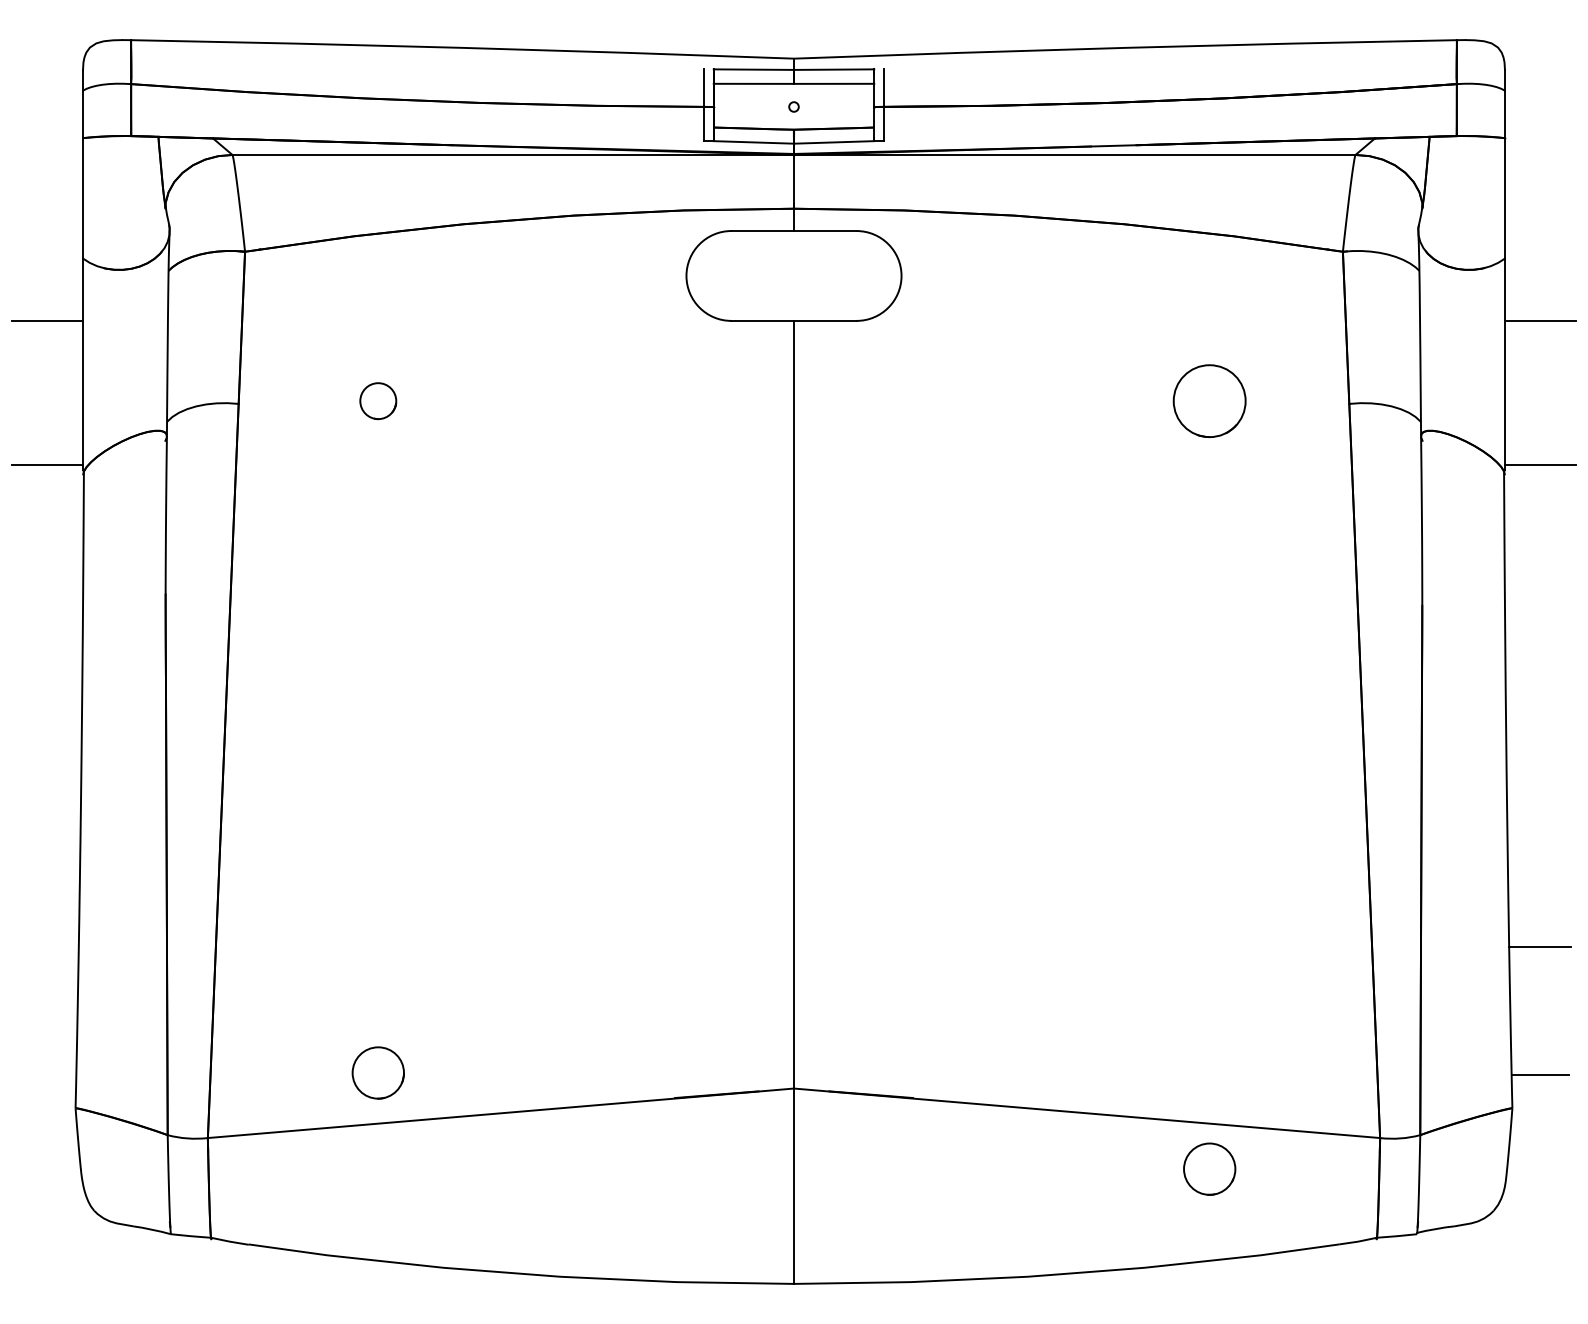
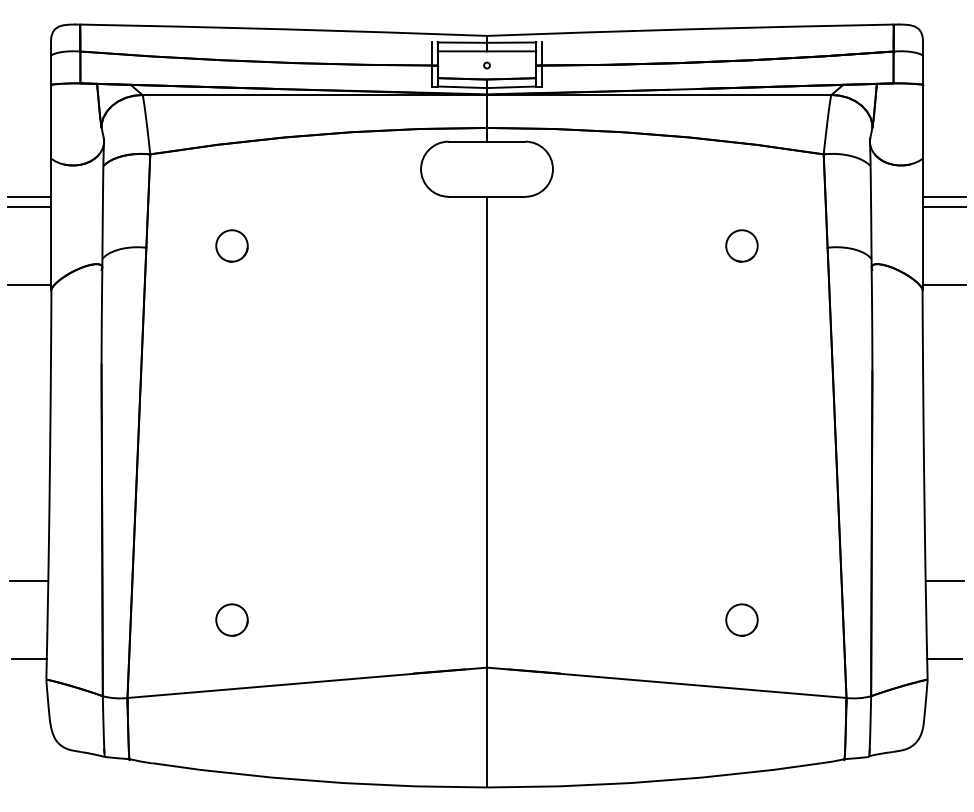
line: (46, 336) -> (28, 206), added
line: (1539, 336) -> (944, 206), added
circle: (377, 400) -> (231, 245), size x1.43
circle: (1208, 400) -> (741, 245), size x0.71
line: (48, 946) -> (29, 580), added
circle: (377, 1072) -> (231, 619), moved
line: (46, 1075) -> (28, 659), added
circle: (1208, 1168) -> (741, 619), moved

